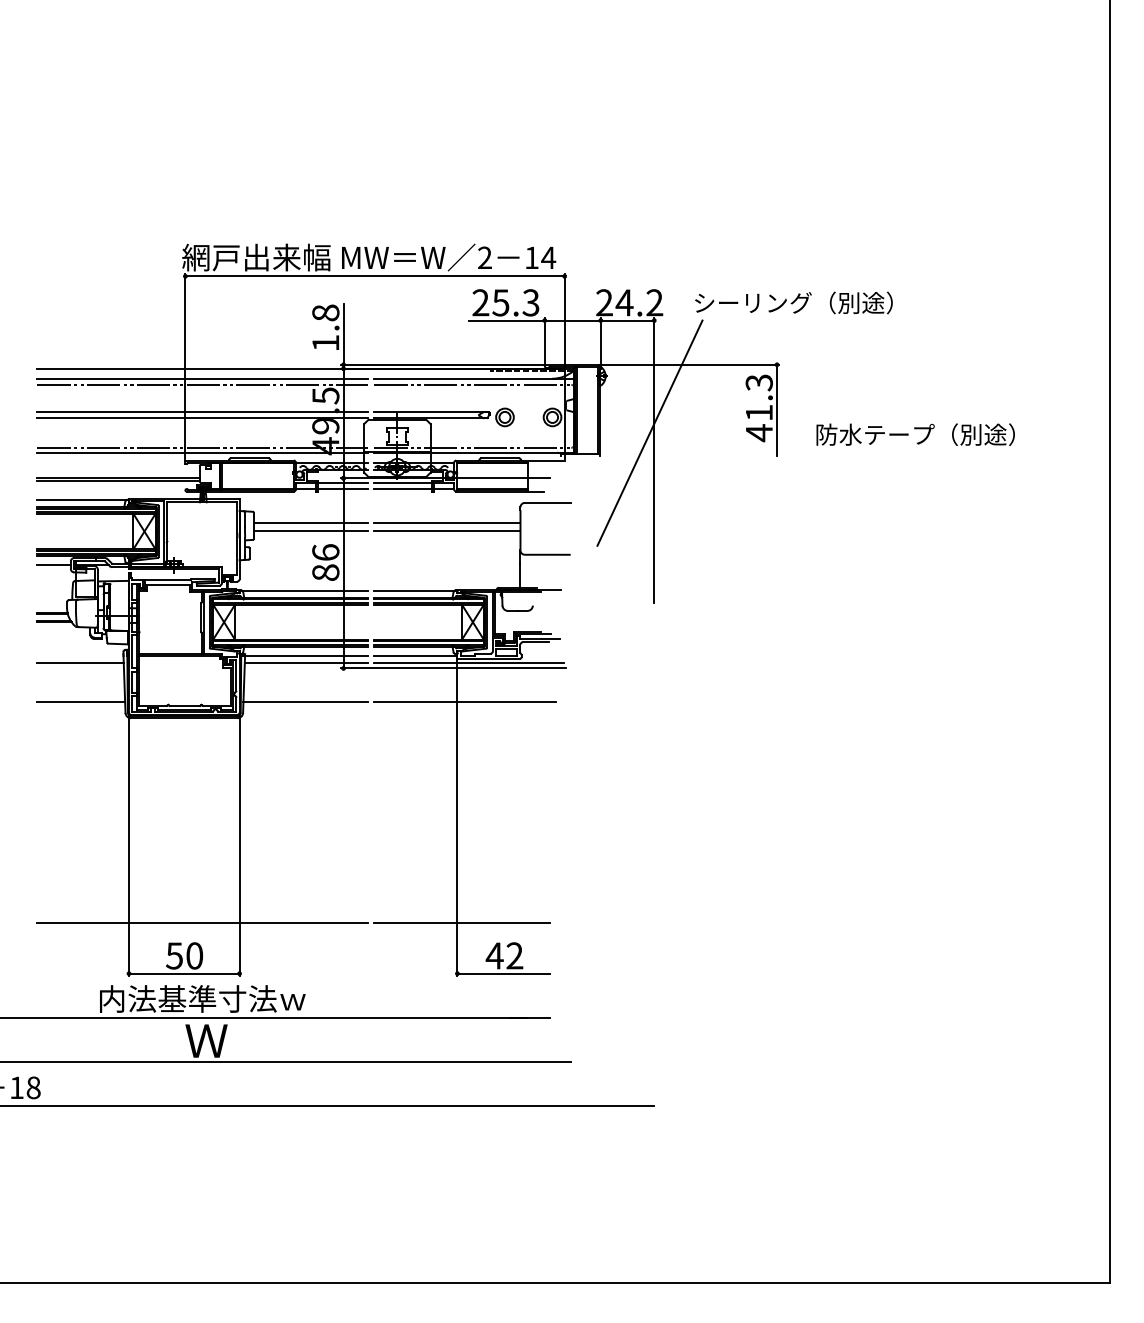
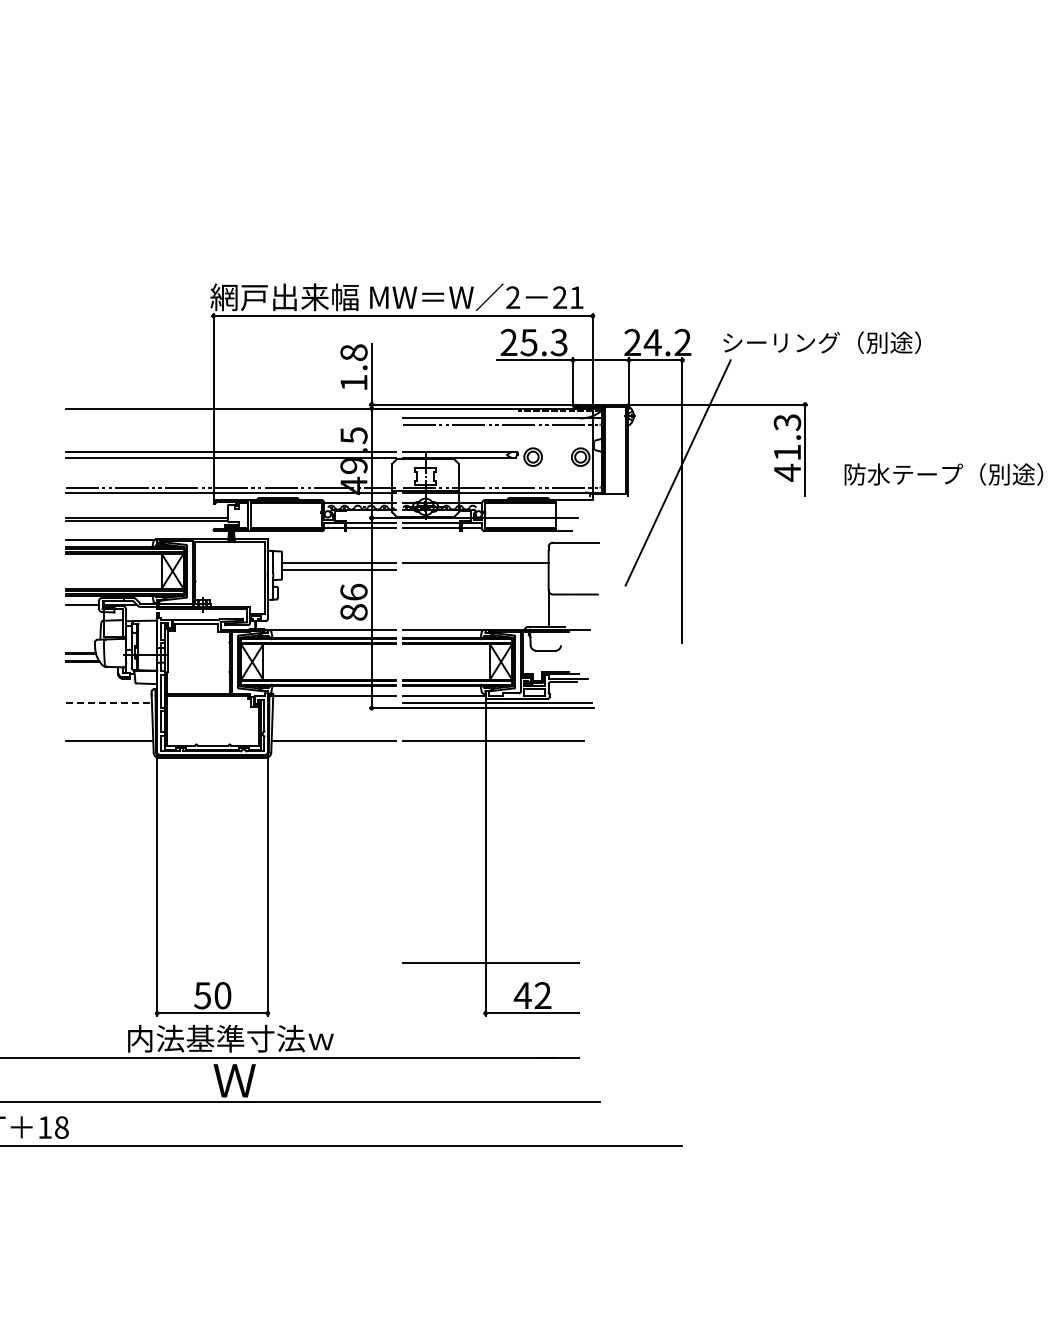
text: (540, 257) -> (568, 297), 14 -> 21
line: (202, 378) -> (230, 418), removed
line: (202, 384) -> (230, 424), removed
line: (447, 530) -> (475, 570), removed
line: (81, 662) -> (109, 702), solid -> dashed
line: (305, 662) -> (333, 702), removed
line: (202, 922) -> (230, 962), removed

